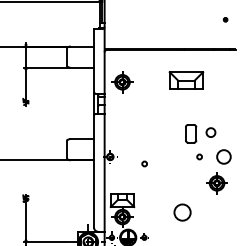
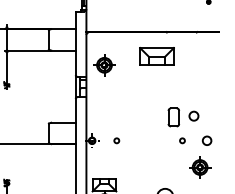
part: (186, 80) -> (157, 56), moved
circle: (223, 156) -> (206, 140), size x0.62
circle: (144, 163) -> (116, 140), moved

